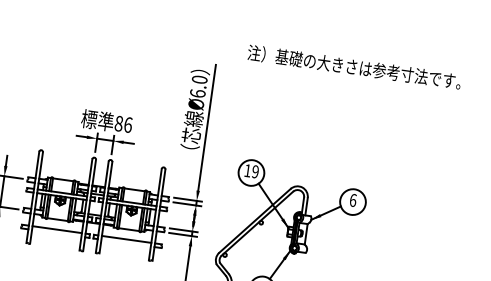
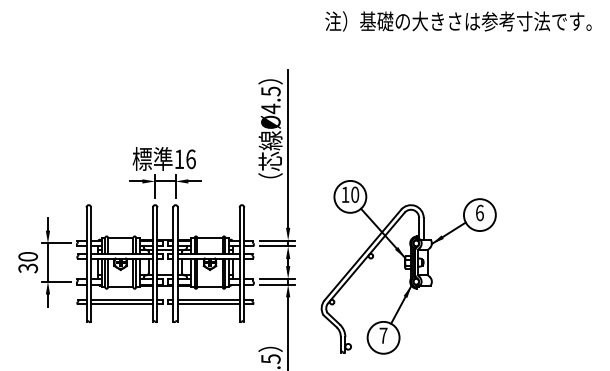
text: (354, 67) -> (458, 21), moved
text: (198, 86) -> (270, 100), Ø6.0 -> Ø4.5
text: (119, 123) -> (179, 159), 86 -> 16
text: (255, 171) -> (355, 194), 19 -> 10
line: (56, 233) -> (121, 304), added
line: (125, 243) -> (208, 304), added

